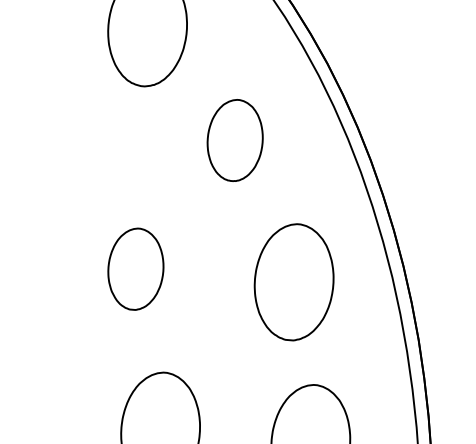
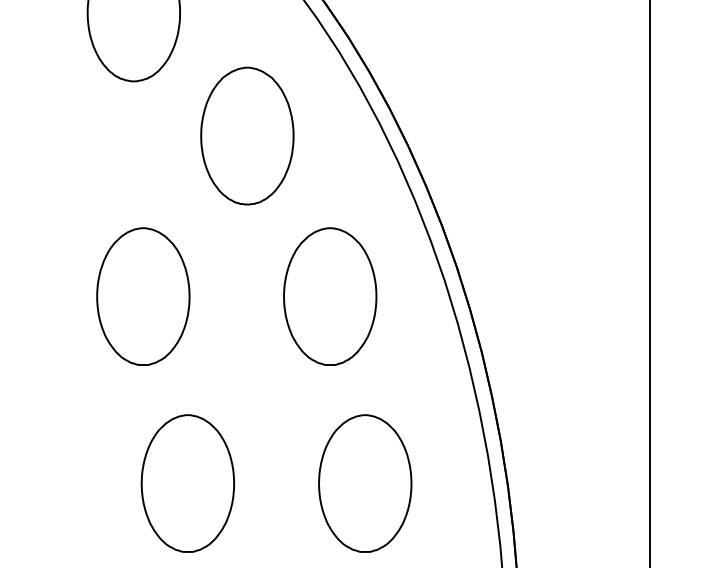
part: (235, 140) -> (247, 135), size x1.43
part: (136, 269) -> (143, 296), size x1.43

